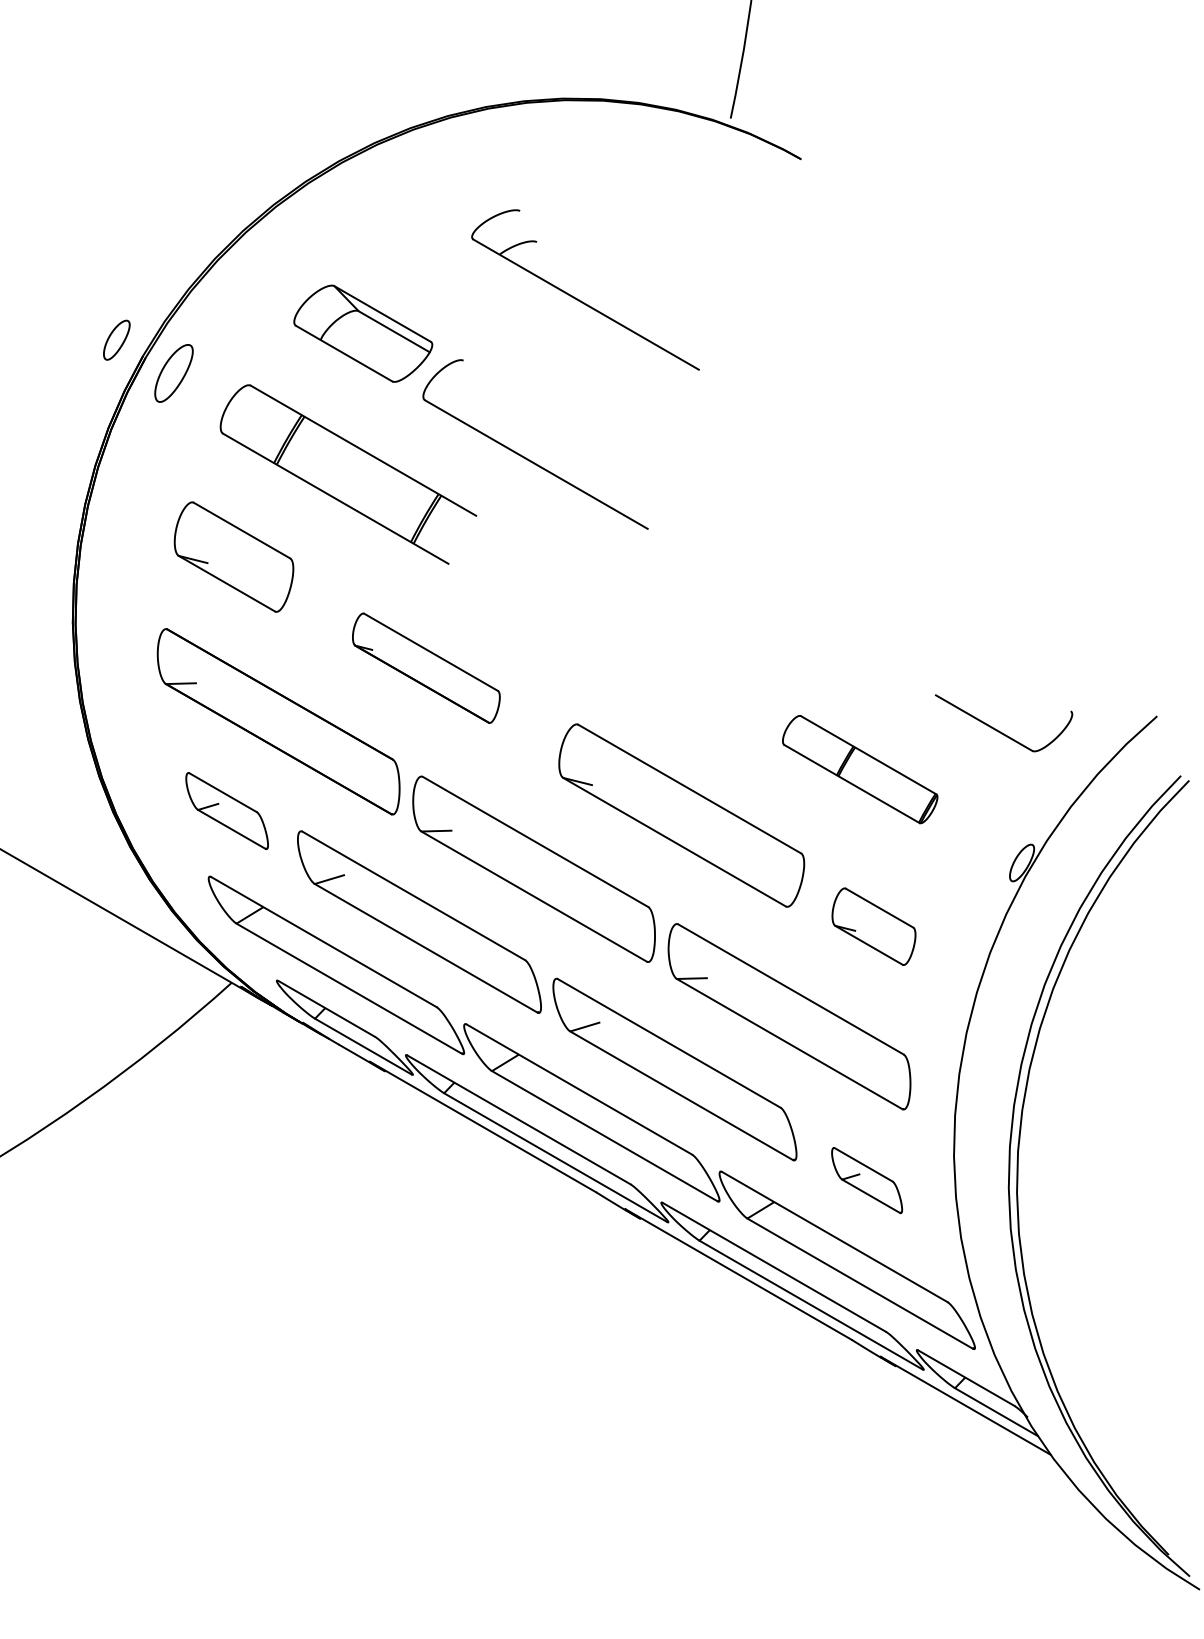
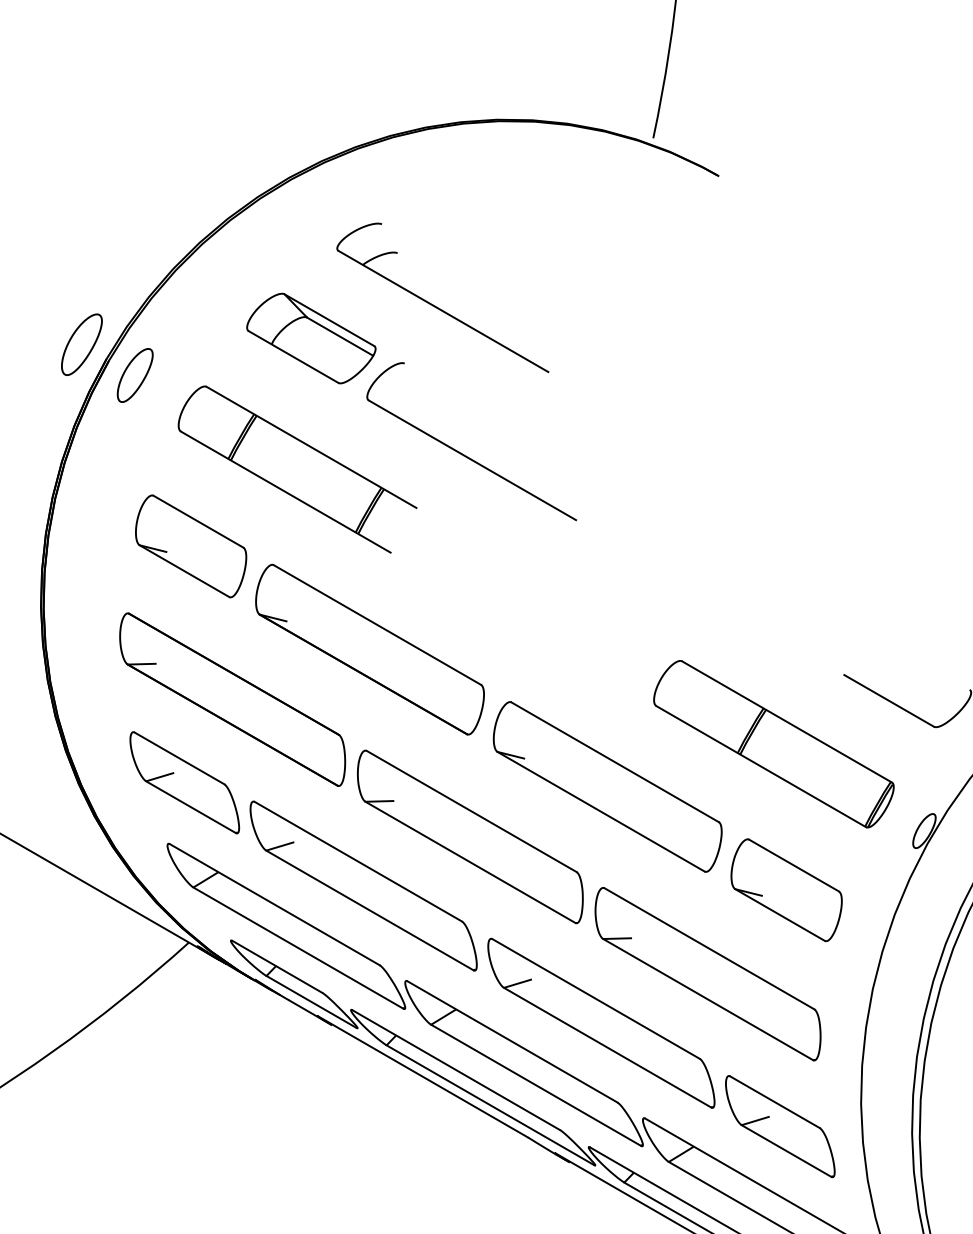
part: (579, 299) -> (437, 306), moved
part: (116, 339) -> (81, 343), size x1.67
part: (426, 668) -> (370, 650), size x1.67
part: (859, 769) -> (773, 744), size x1.67
part: (226, 810) -> (184, 782), size x1.43
part: (873, 926) -> (786, 890), size x1.43
part: (866, 1180) -> (779, 1126), size x1.67

